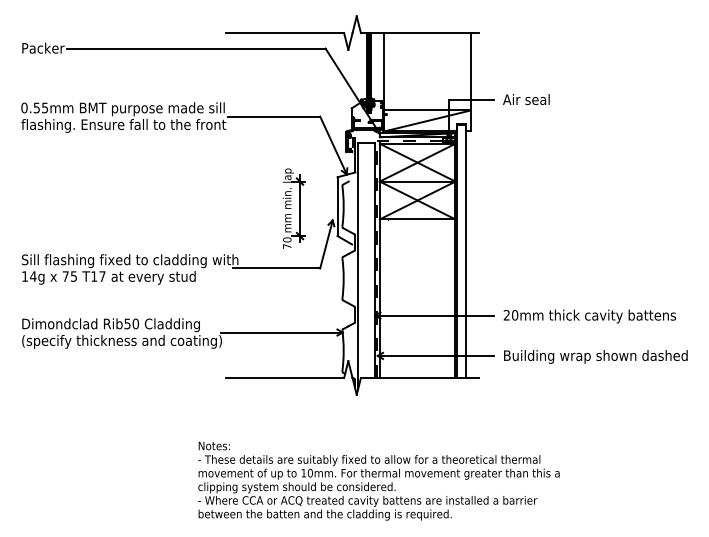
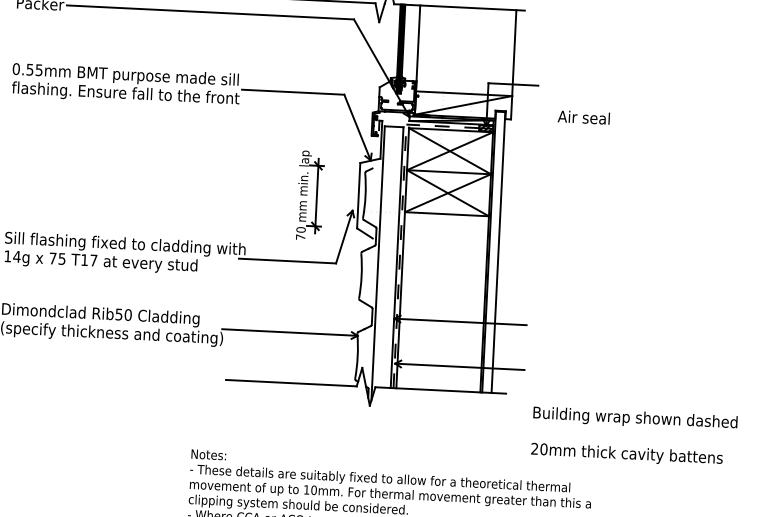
text: (526, 99) -> (584, 117), moved
text: (589, 316) -> (626, 454), moved
text: (595, 356) -> (635, 418), moved

